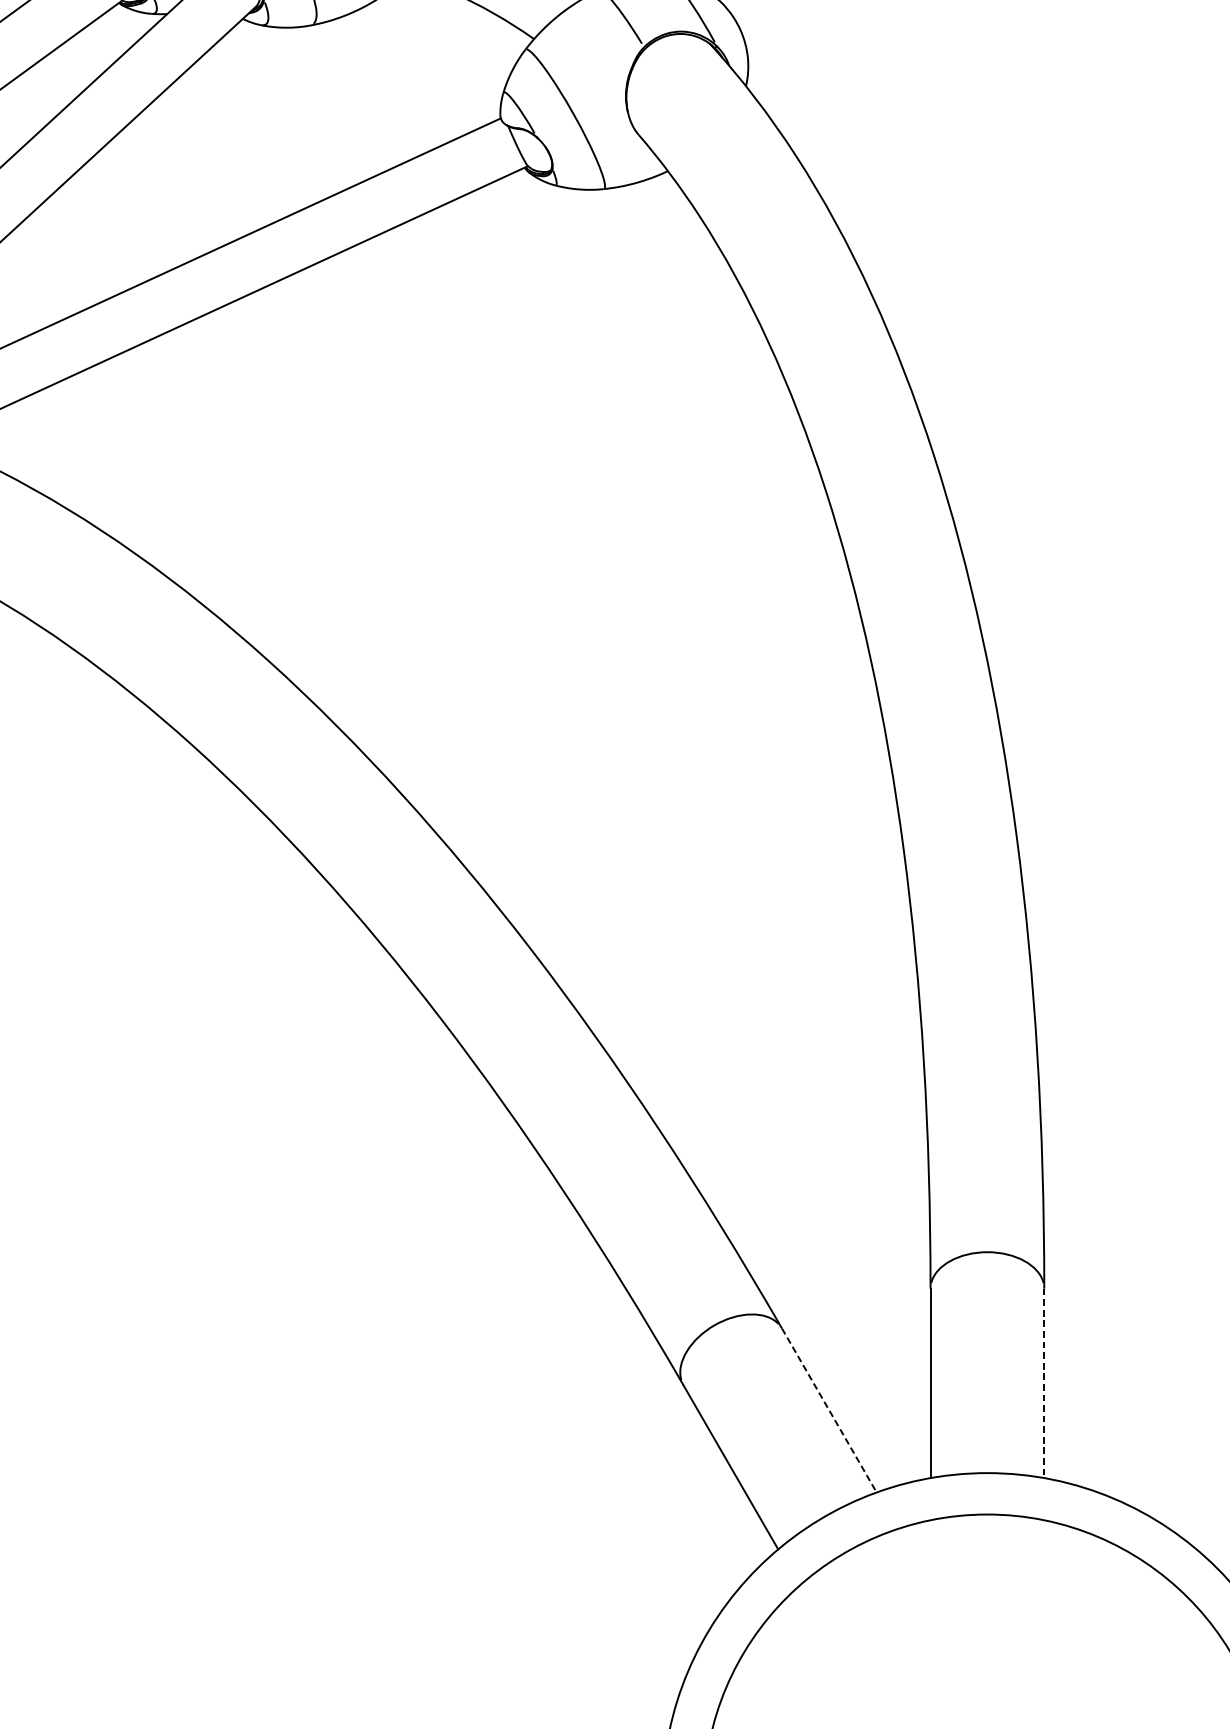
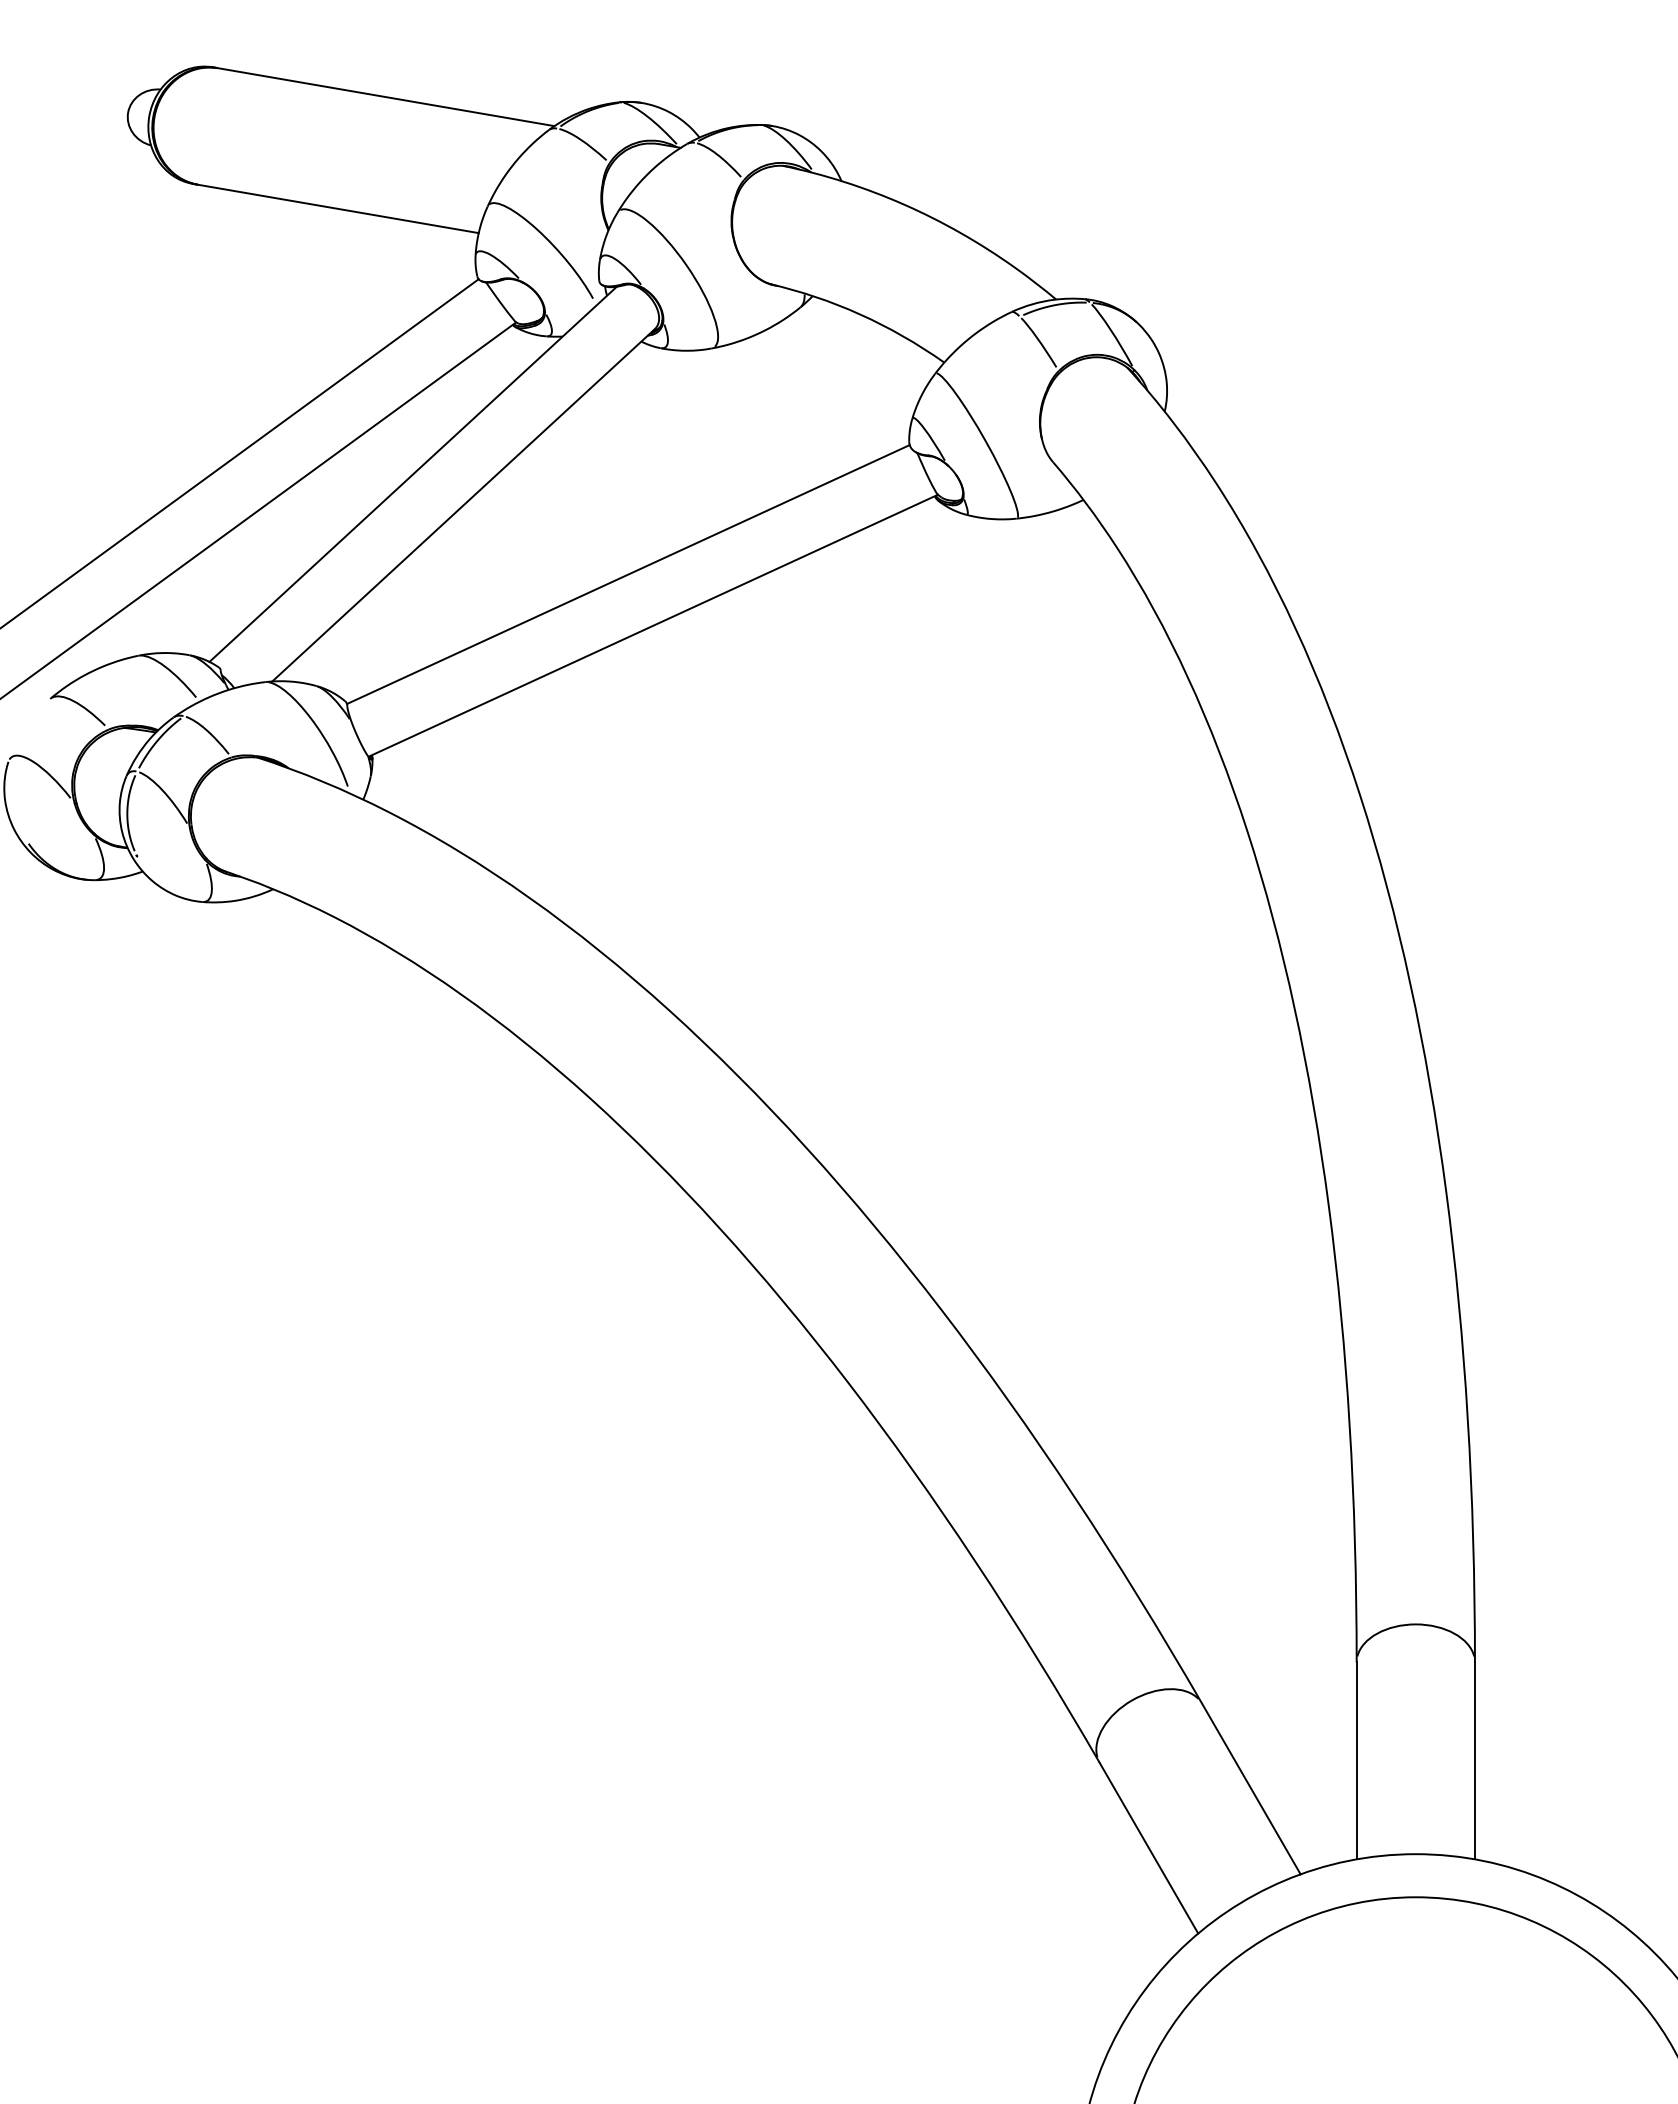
line: (1043, 1384) -> (1474, 1761), dashed -> solid
line: (829, 1410) -> (1251, 1789), dashed -> solid

